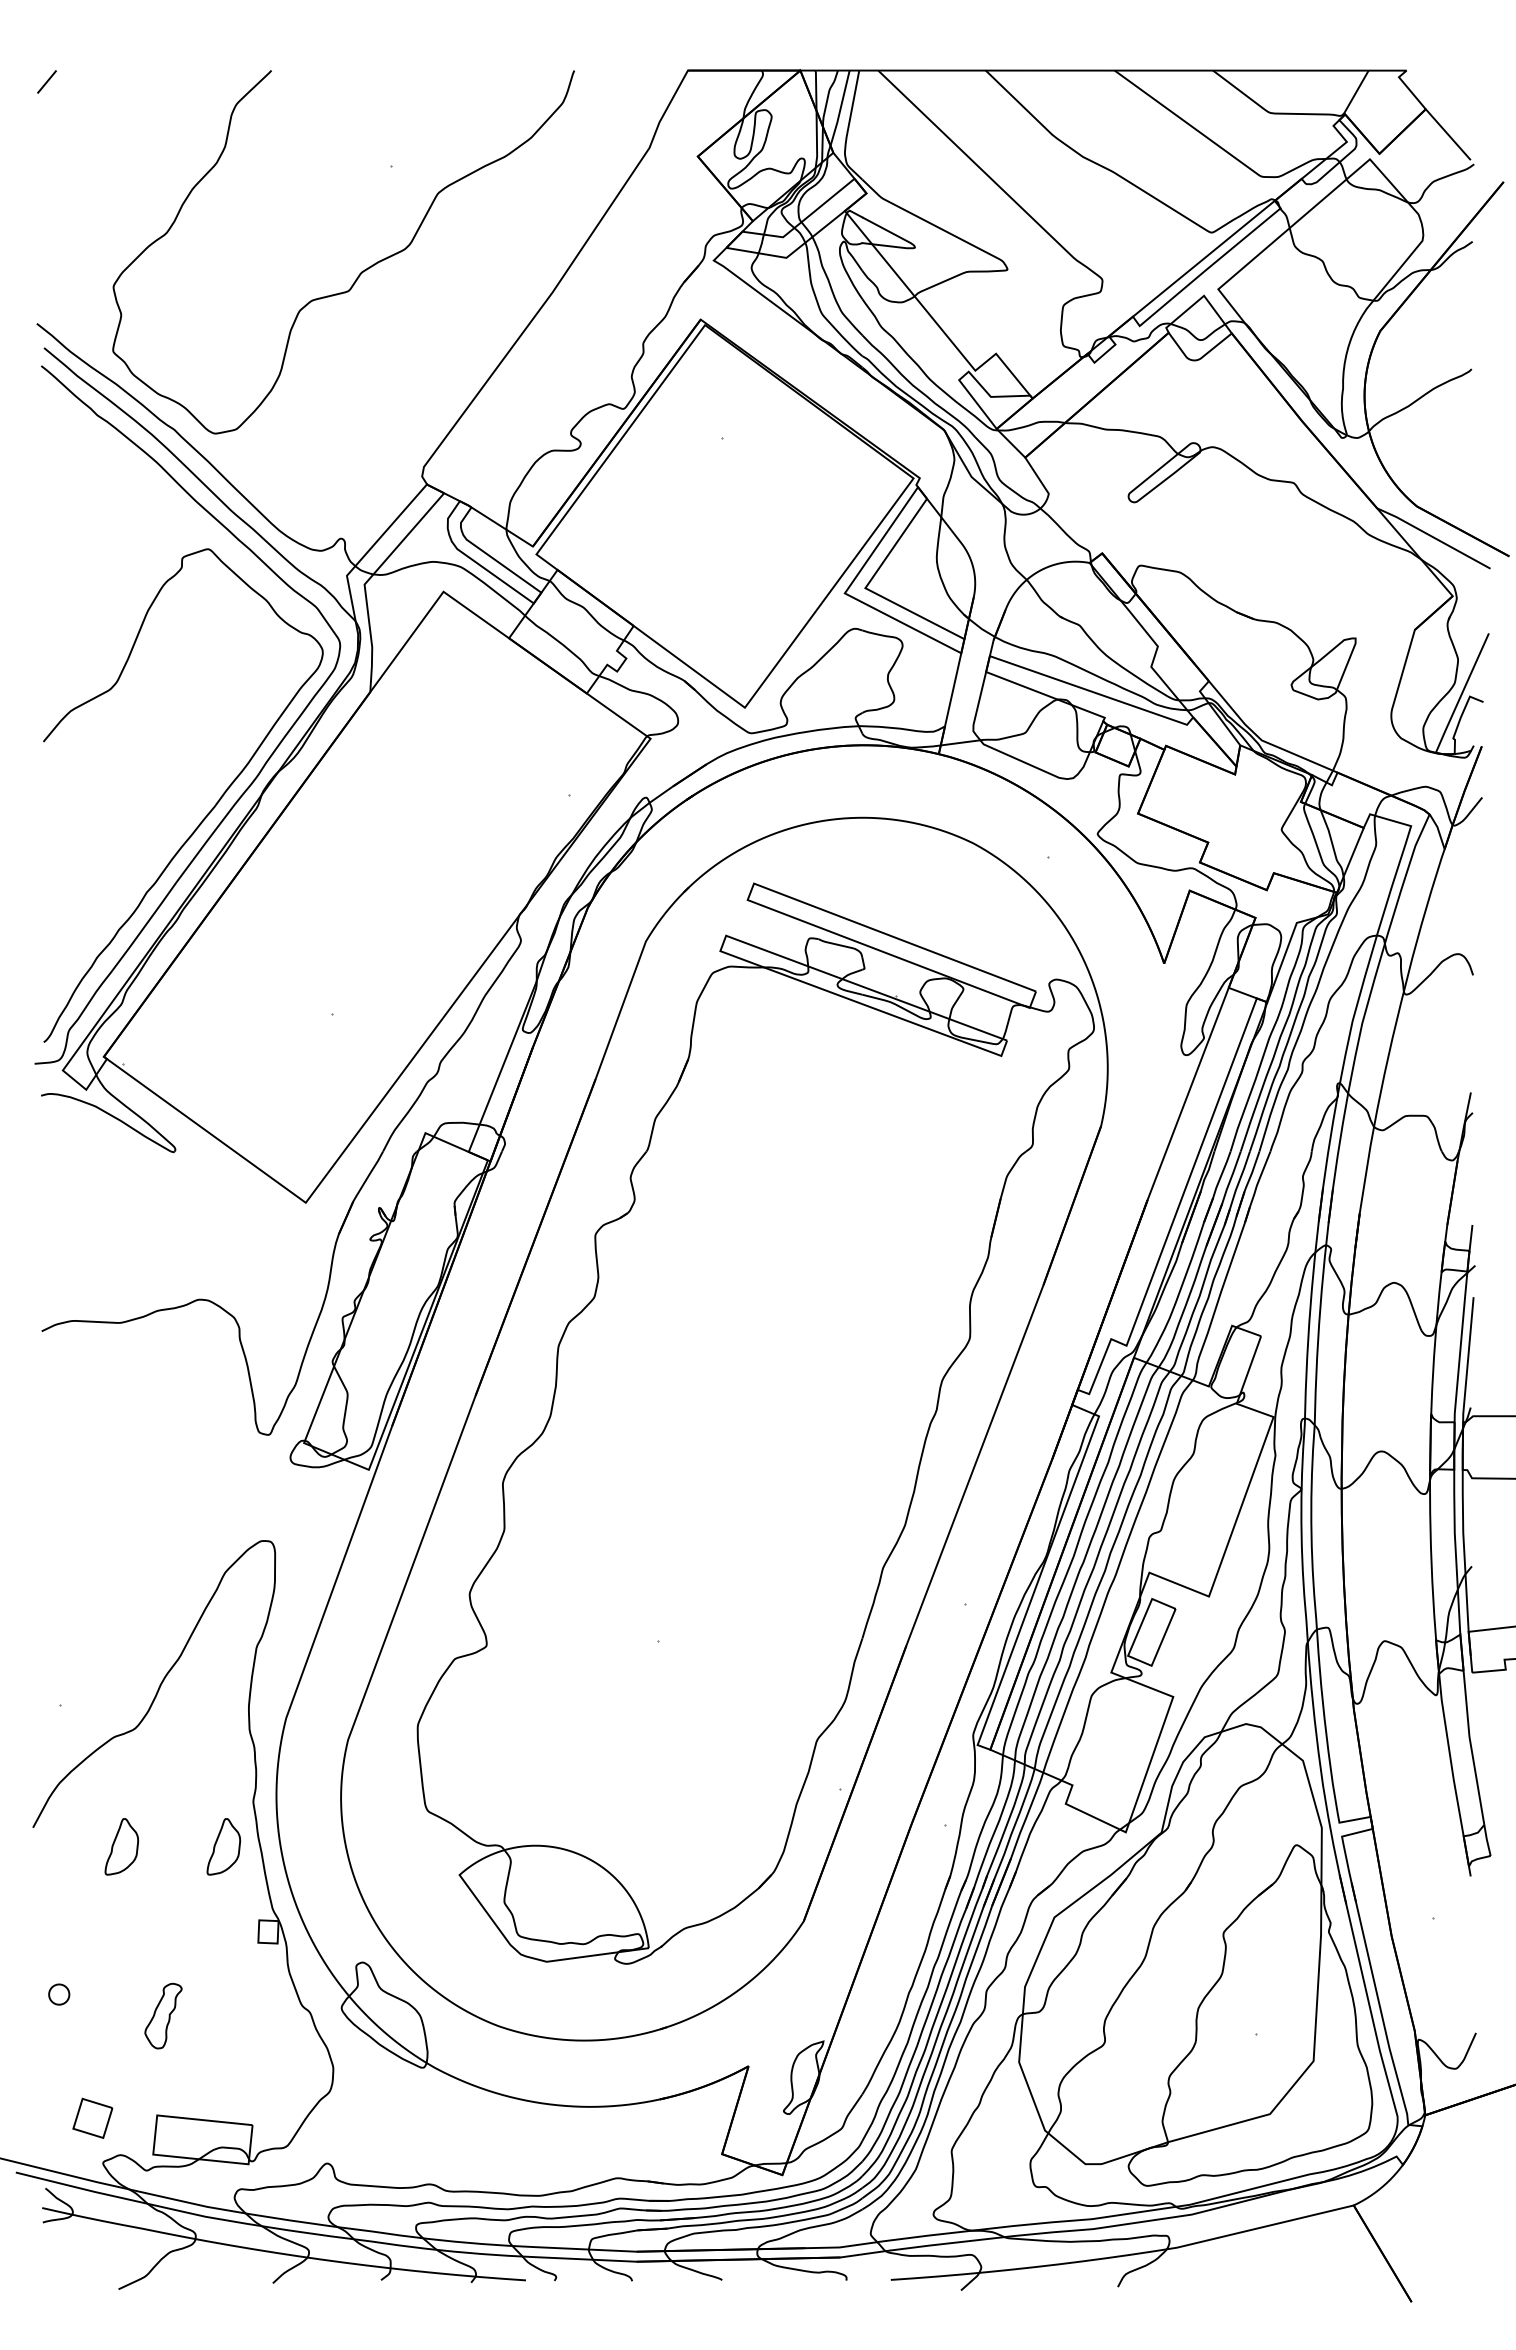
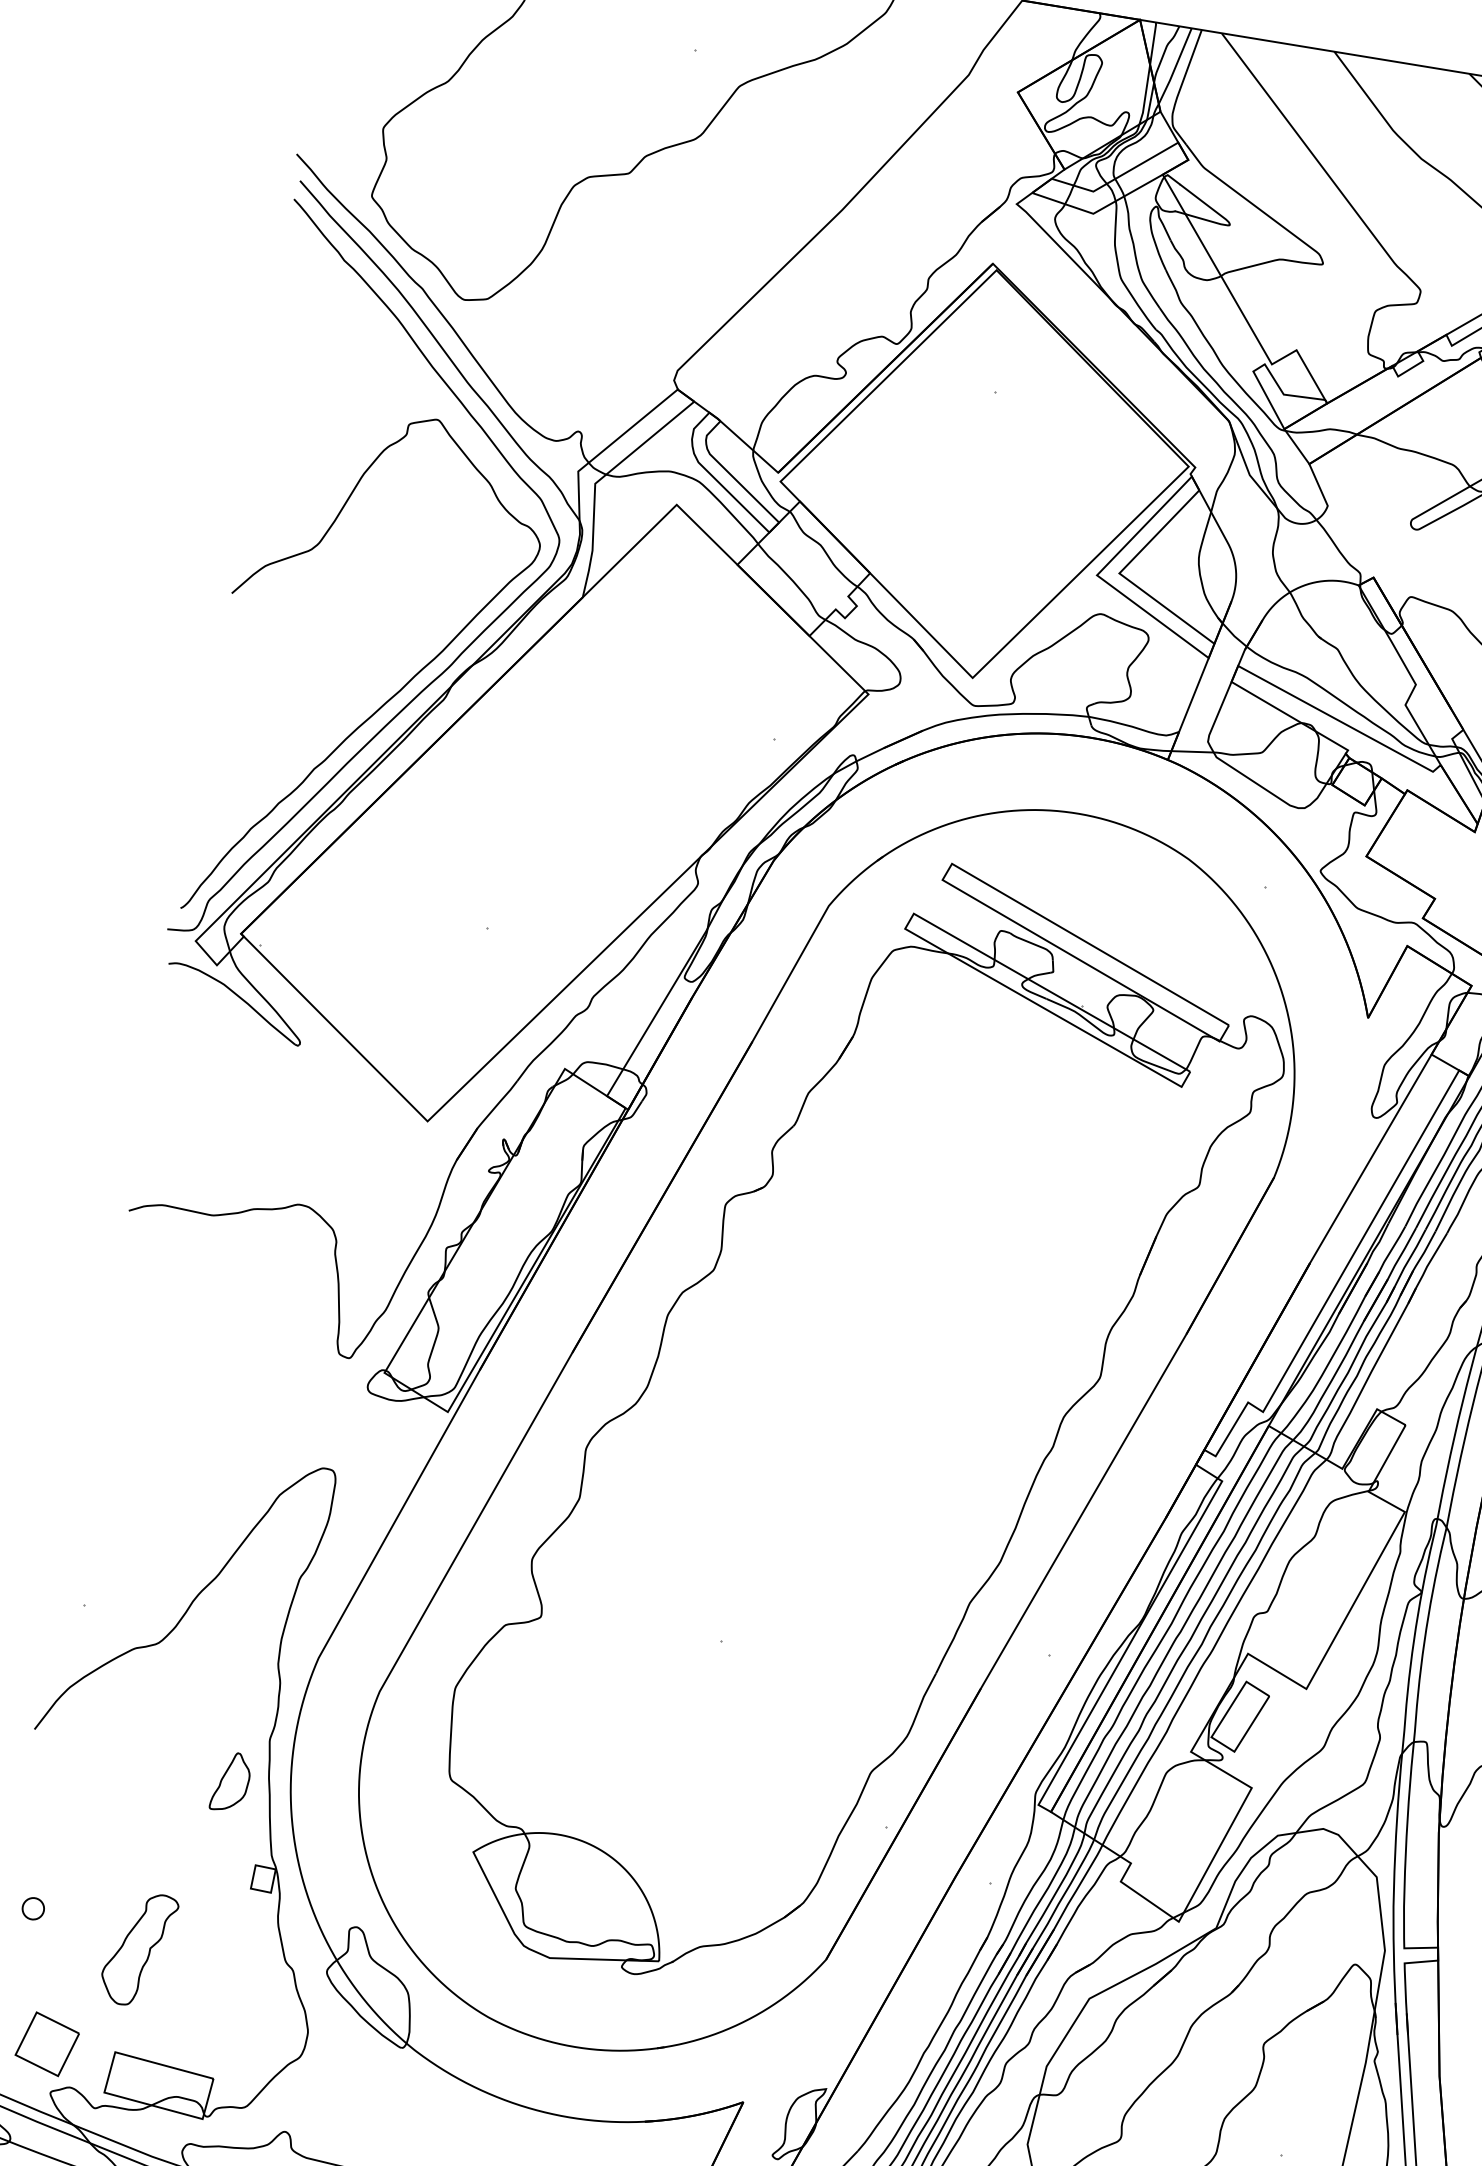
part: (121, 1846) -> (124, 1764), removed
part: (163, 2015) -> (139, 1948), size x1.67
part: (92, 2118) -> (46, 2044), size x1.43

